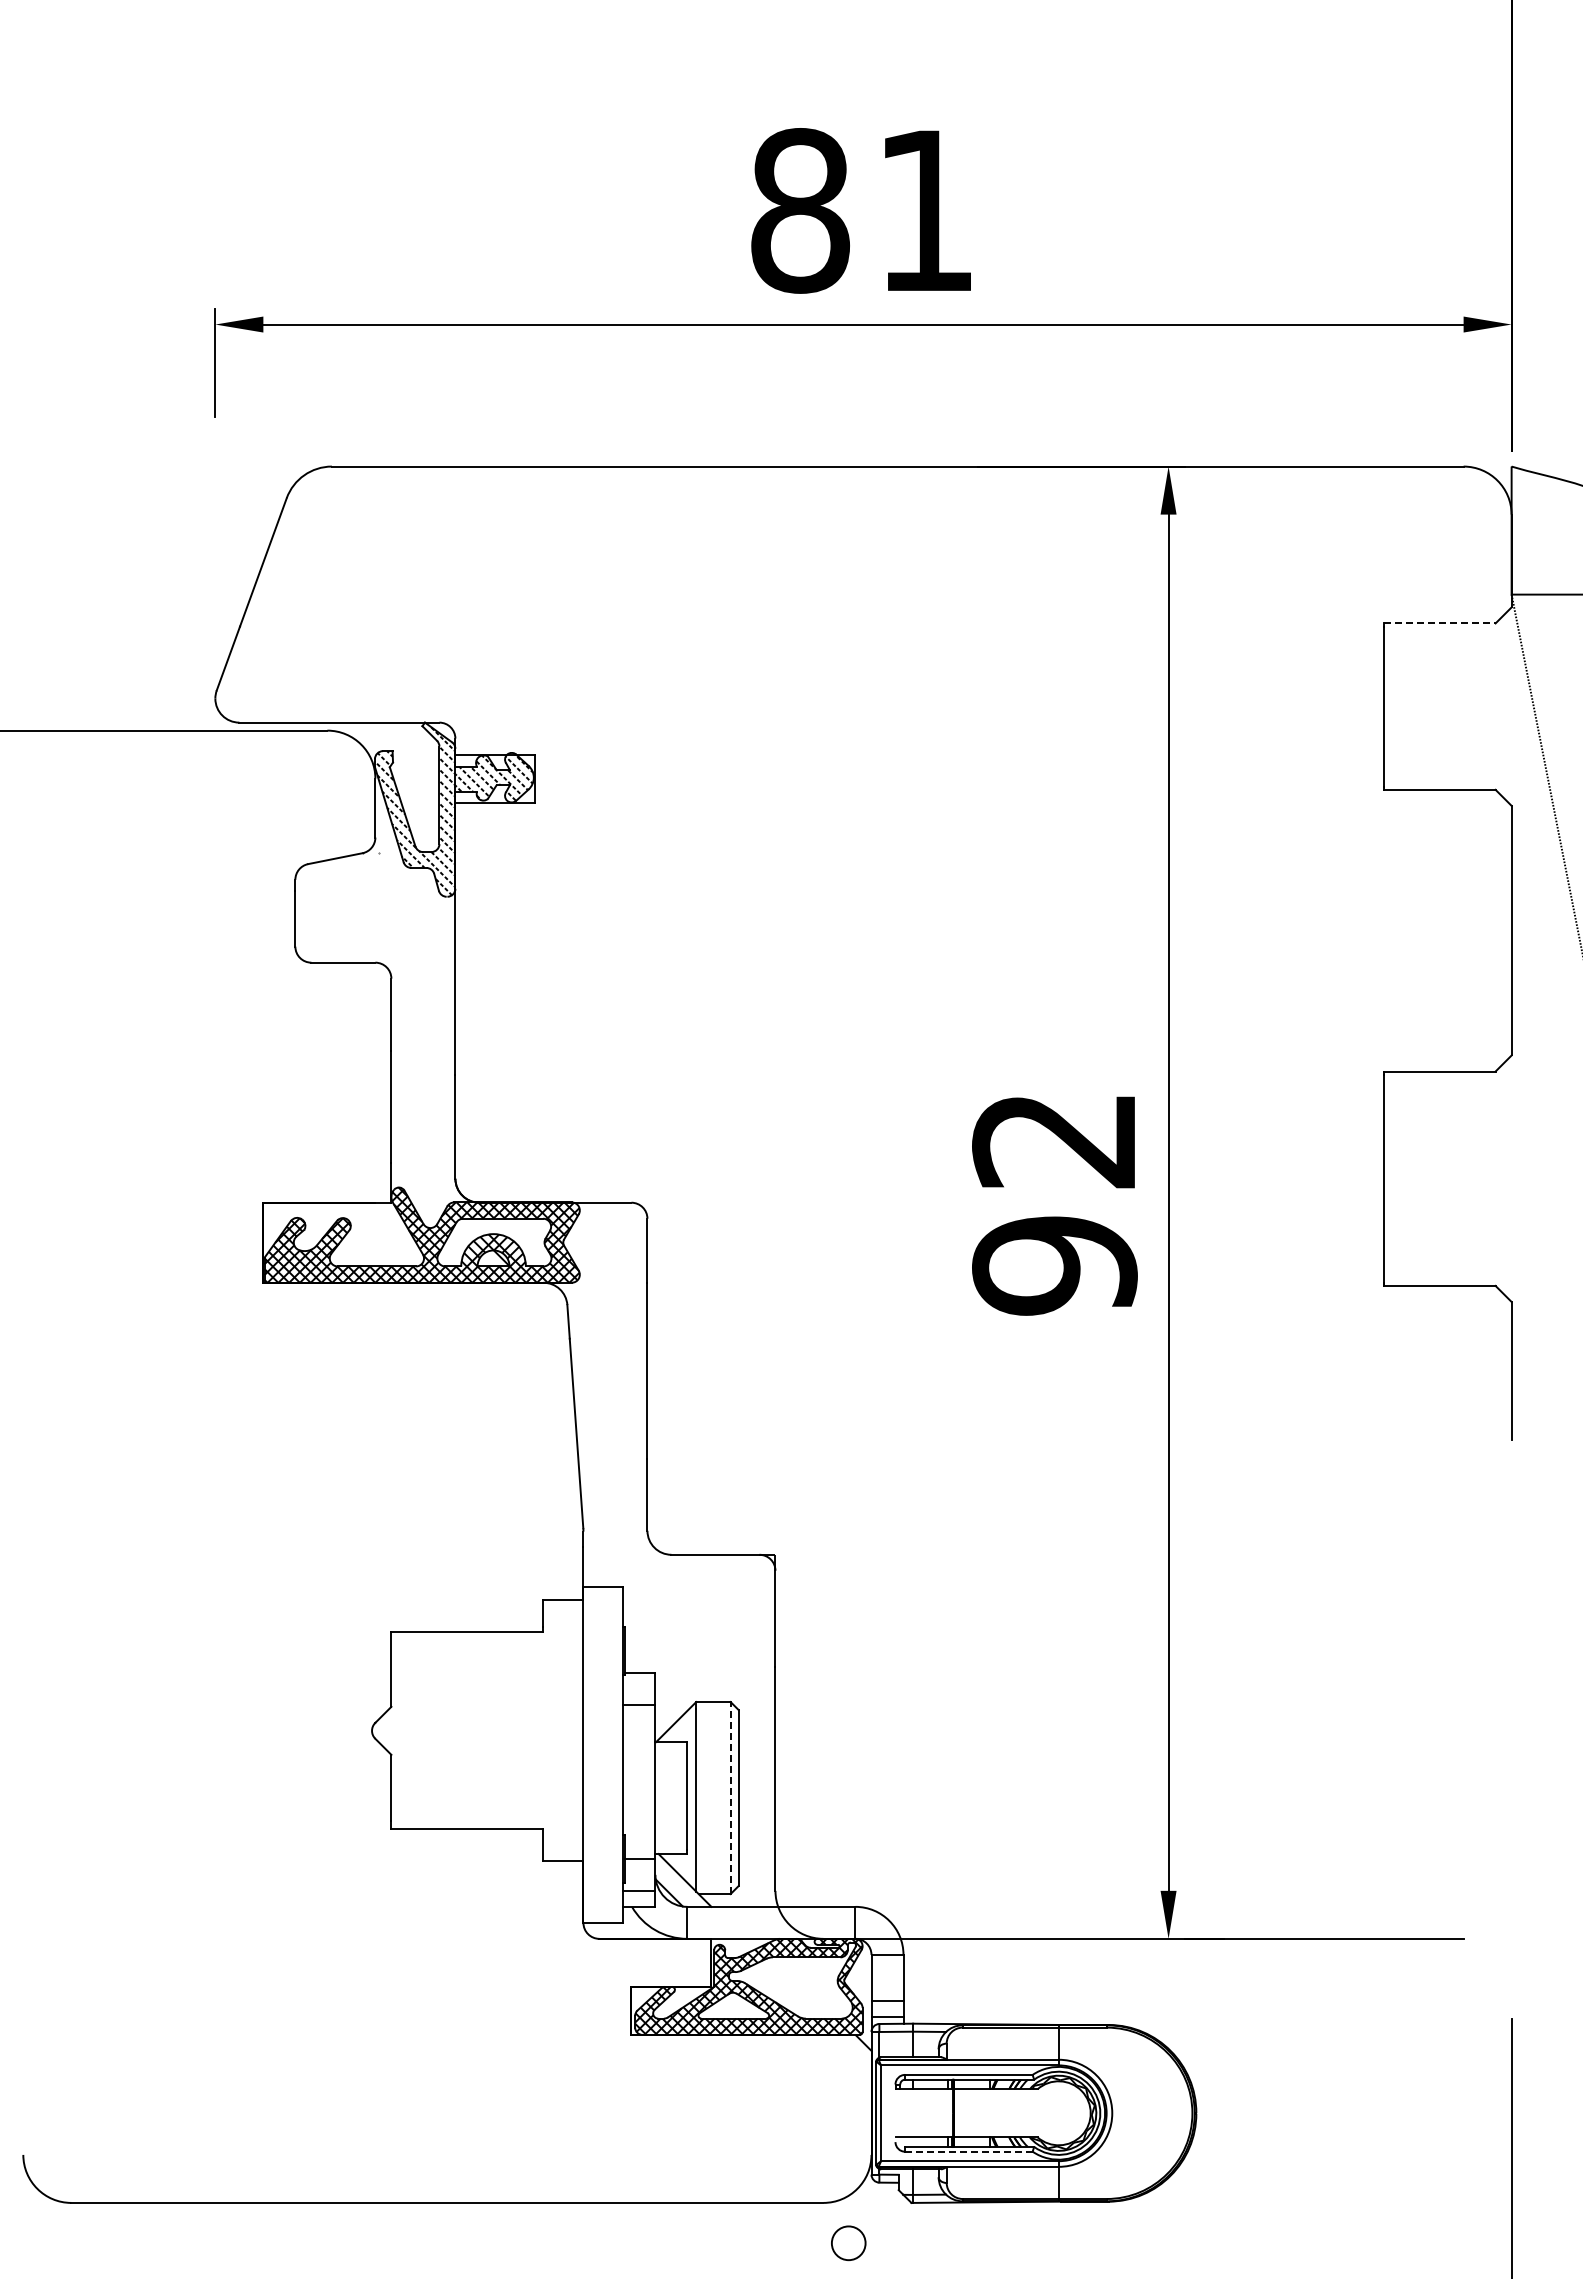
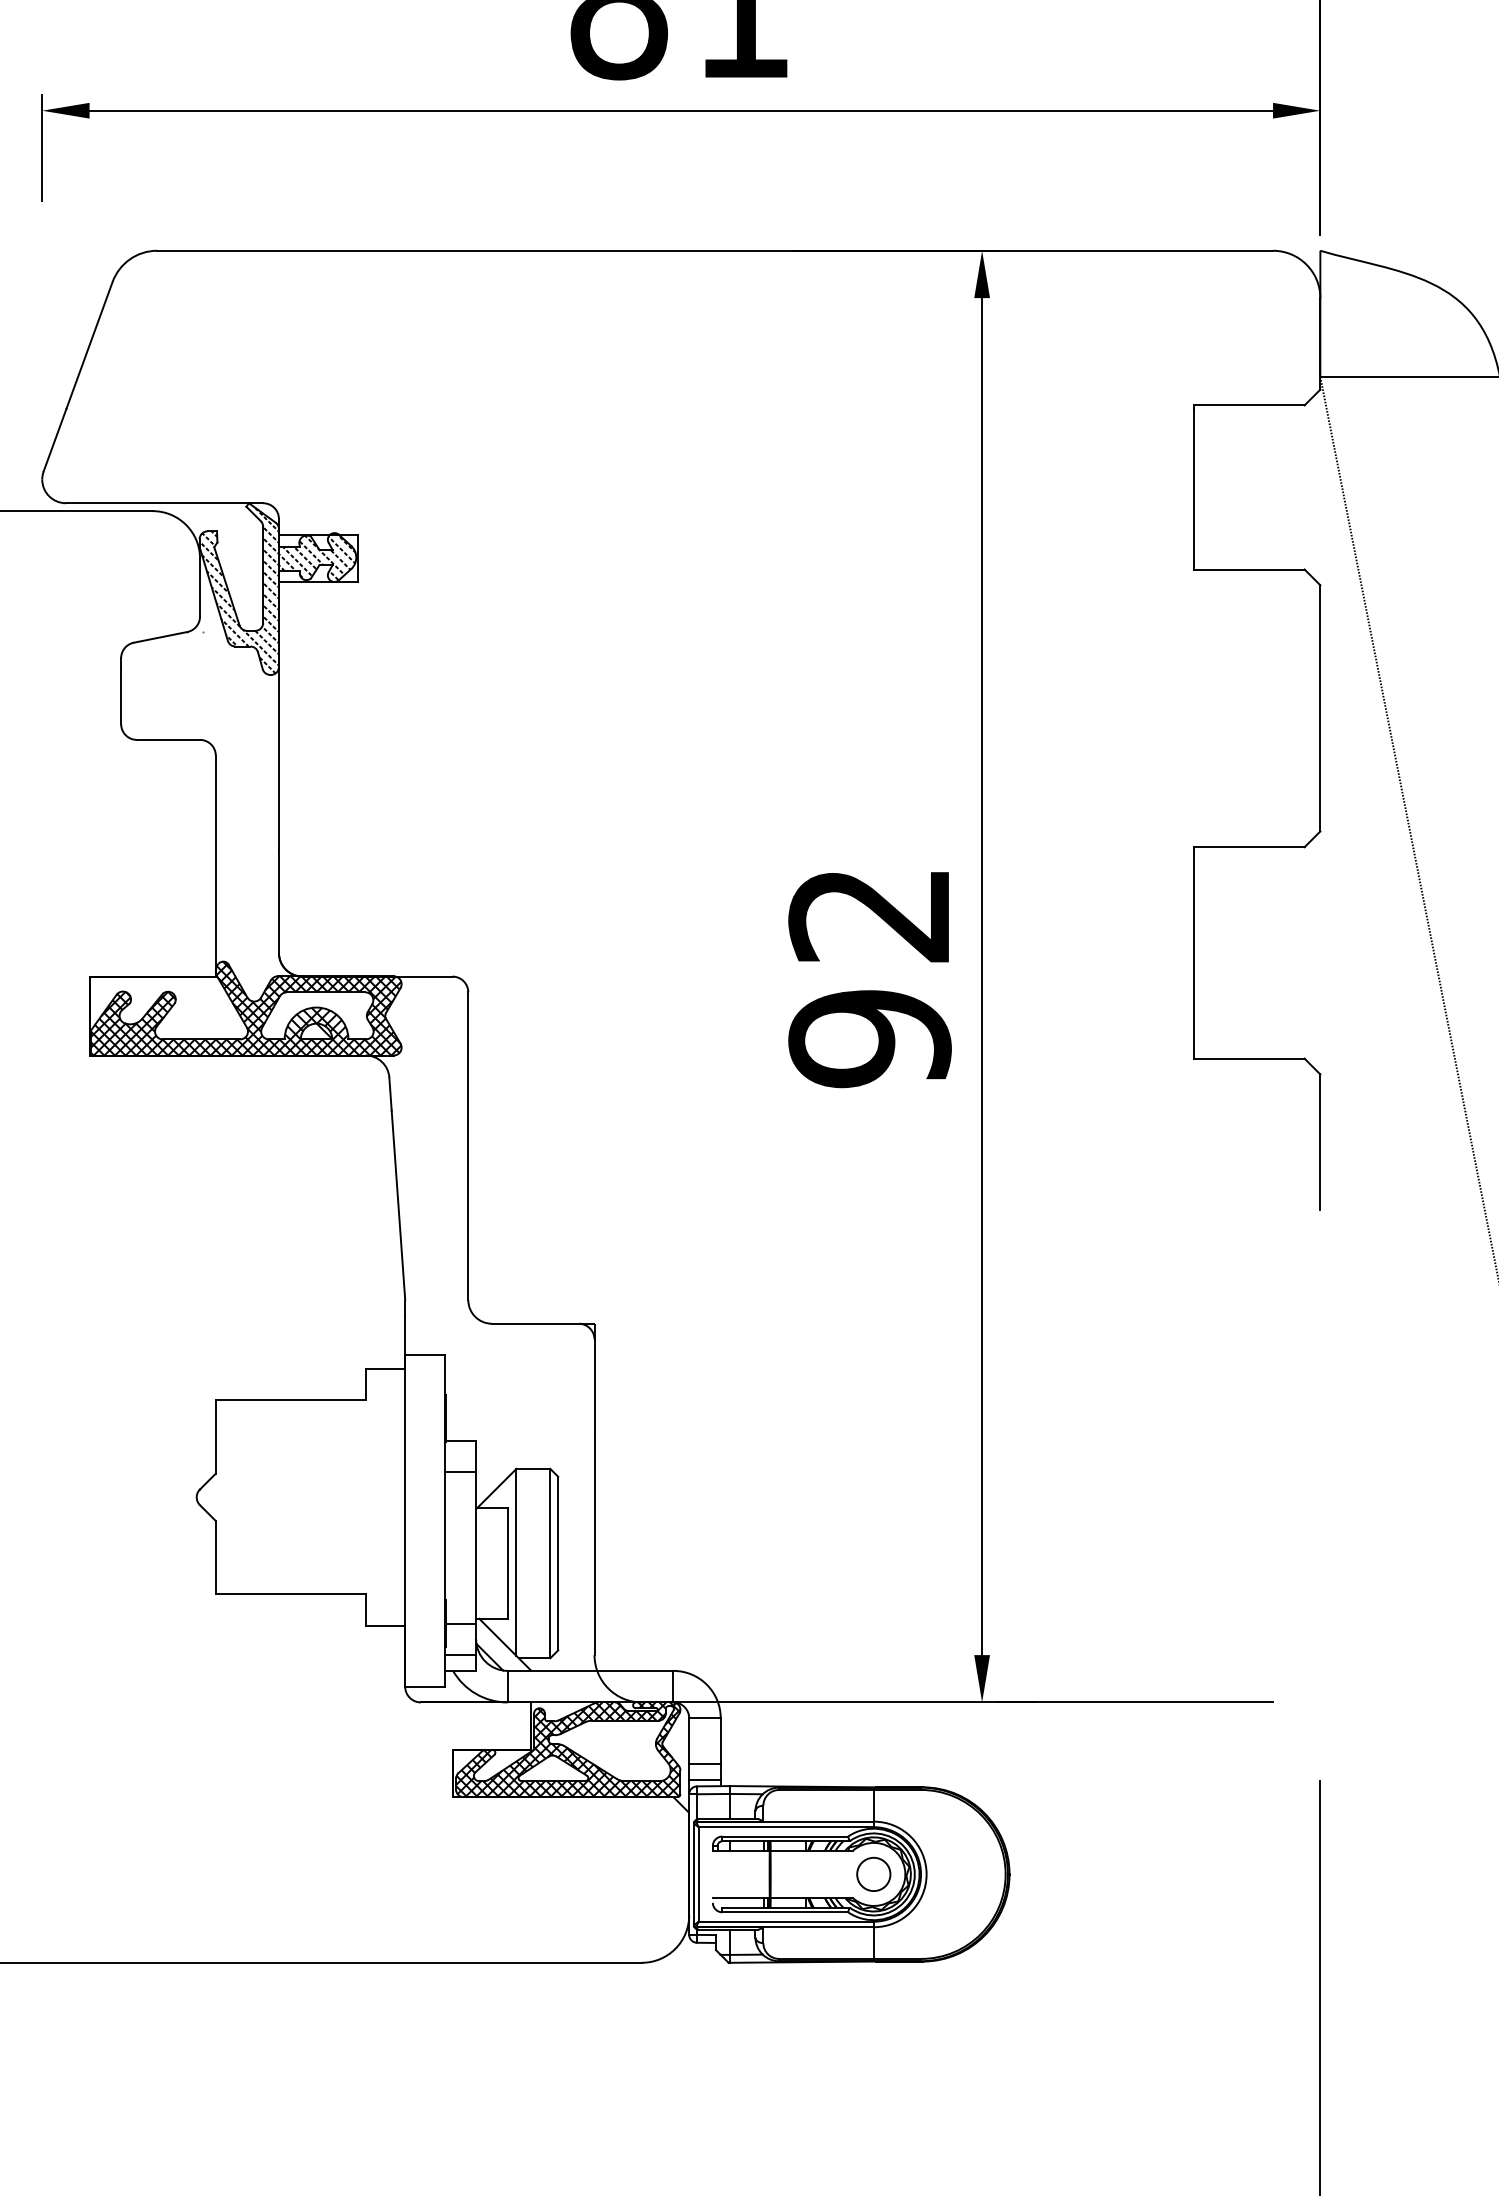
line: (1440, 623) -> (1250, 405), dashed -> solid
line: (730, 1797) -> (550, 1563), dashed -> solid
line: (968, 2151) -> (784, 1912), dashed -> solid
circle: (848, 2243) -> (873, 1874), moved

